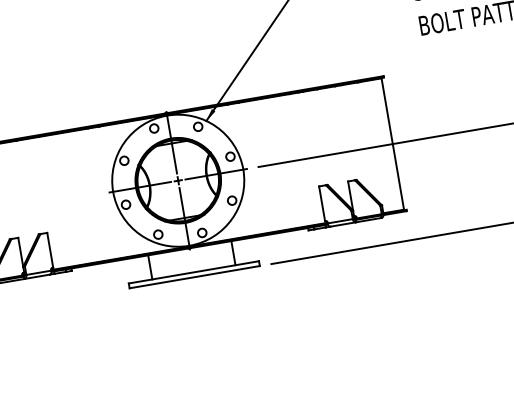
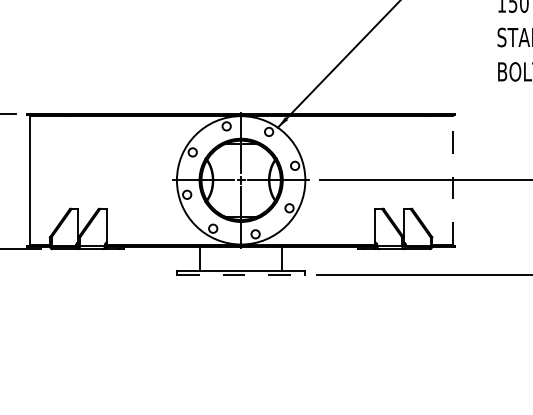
line: (392, 144) -> (452, 180), solid -> dashed
line: (195, 277) -> (241, 275), solid -> dashed

